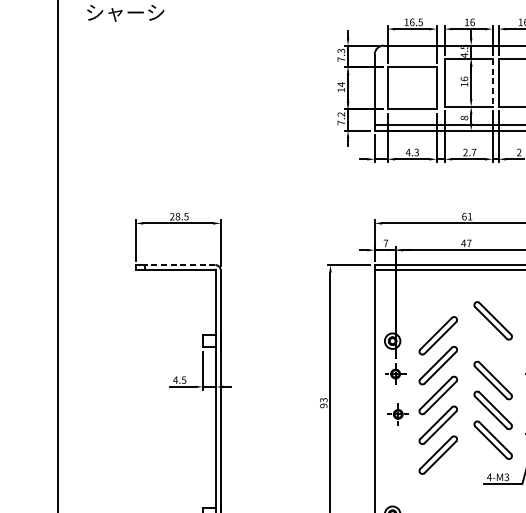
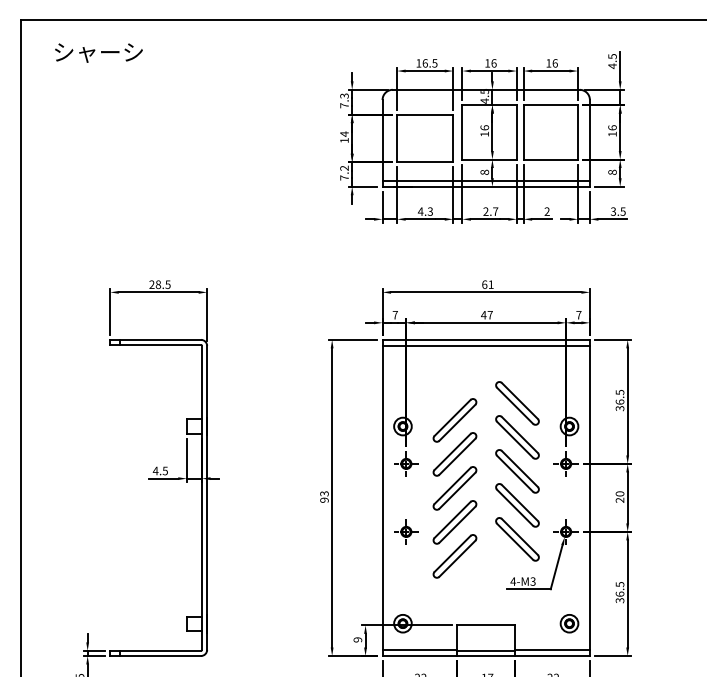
line: (492, 83) -> (516, 132), dashed -> solid
line: (179, 264) -> (160, 339), dashed -> solid
part: (493, 350) -> (517, 437), added
part: (398, 414) -> (406, 531), moved

